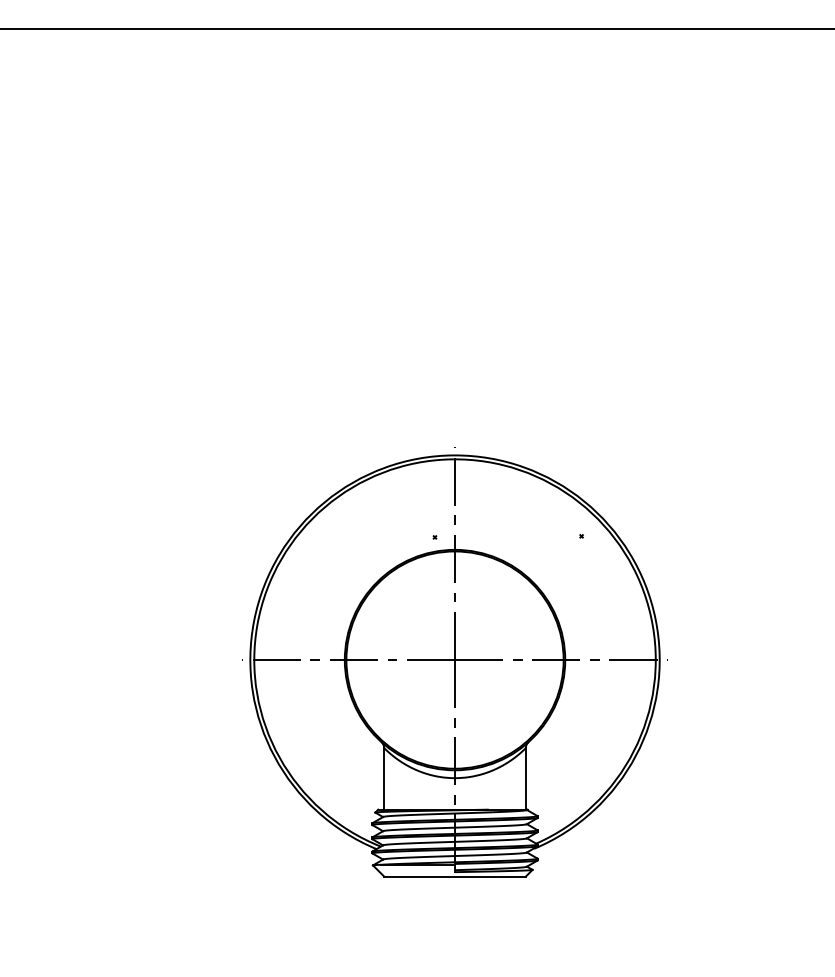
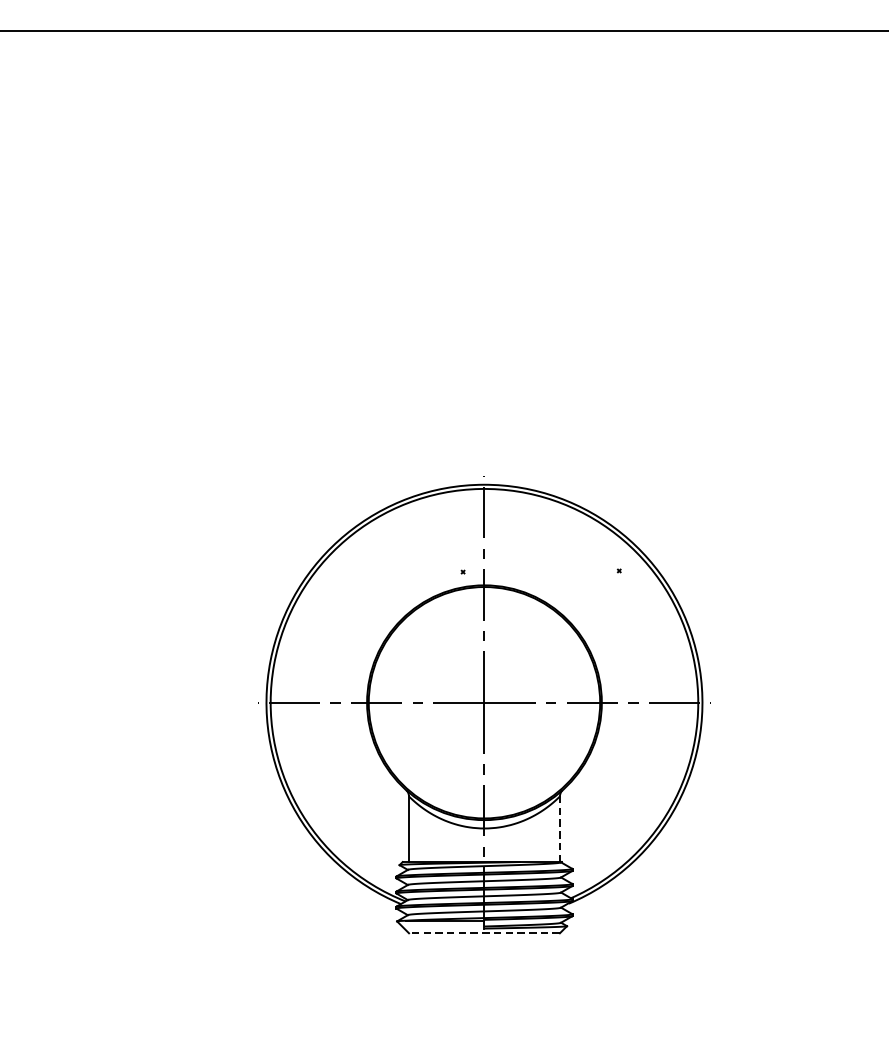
line: (525, 778) -> (559, 828), solid -> dashed
line: (455, 876) -> (484, 933), solid -> dashed

